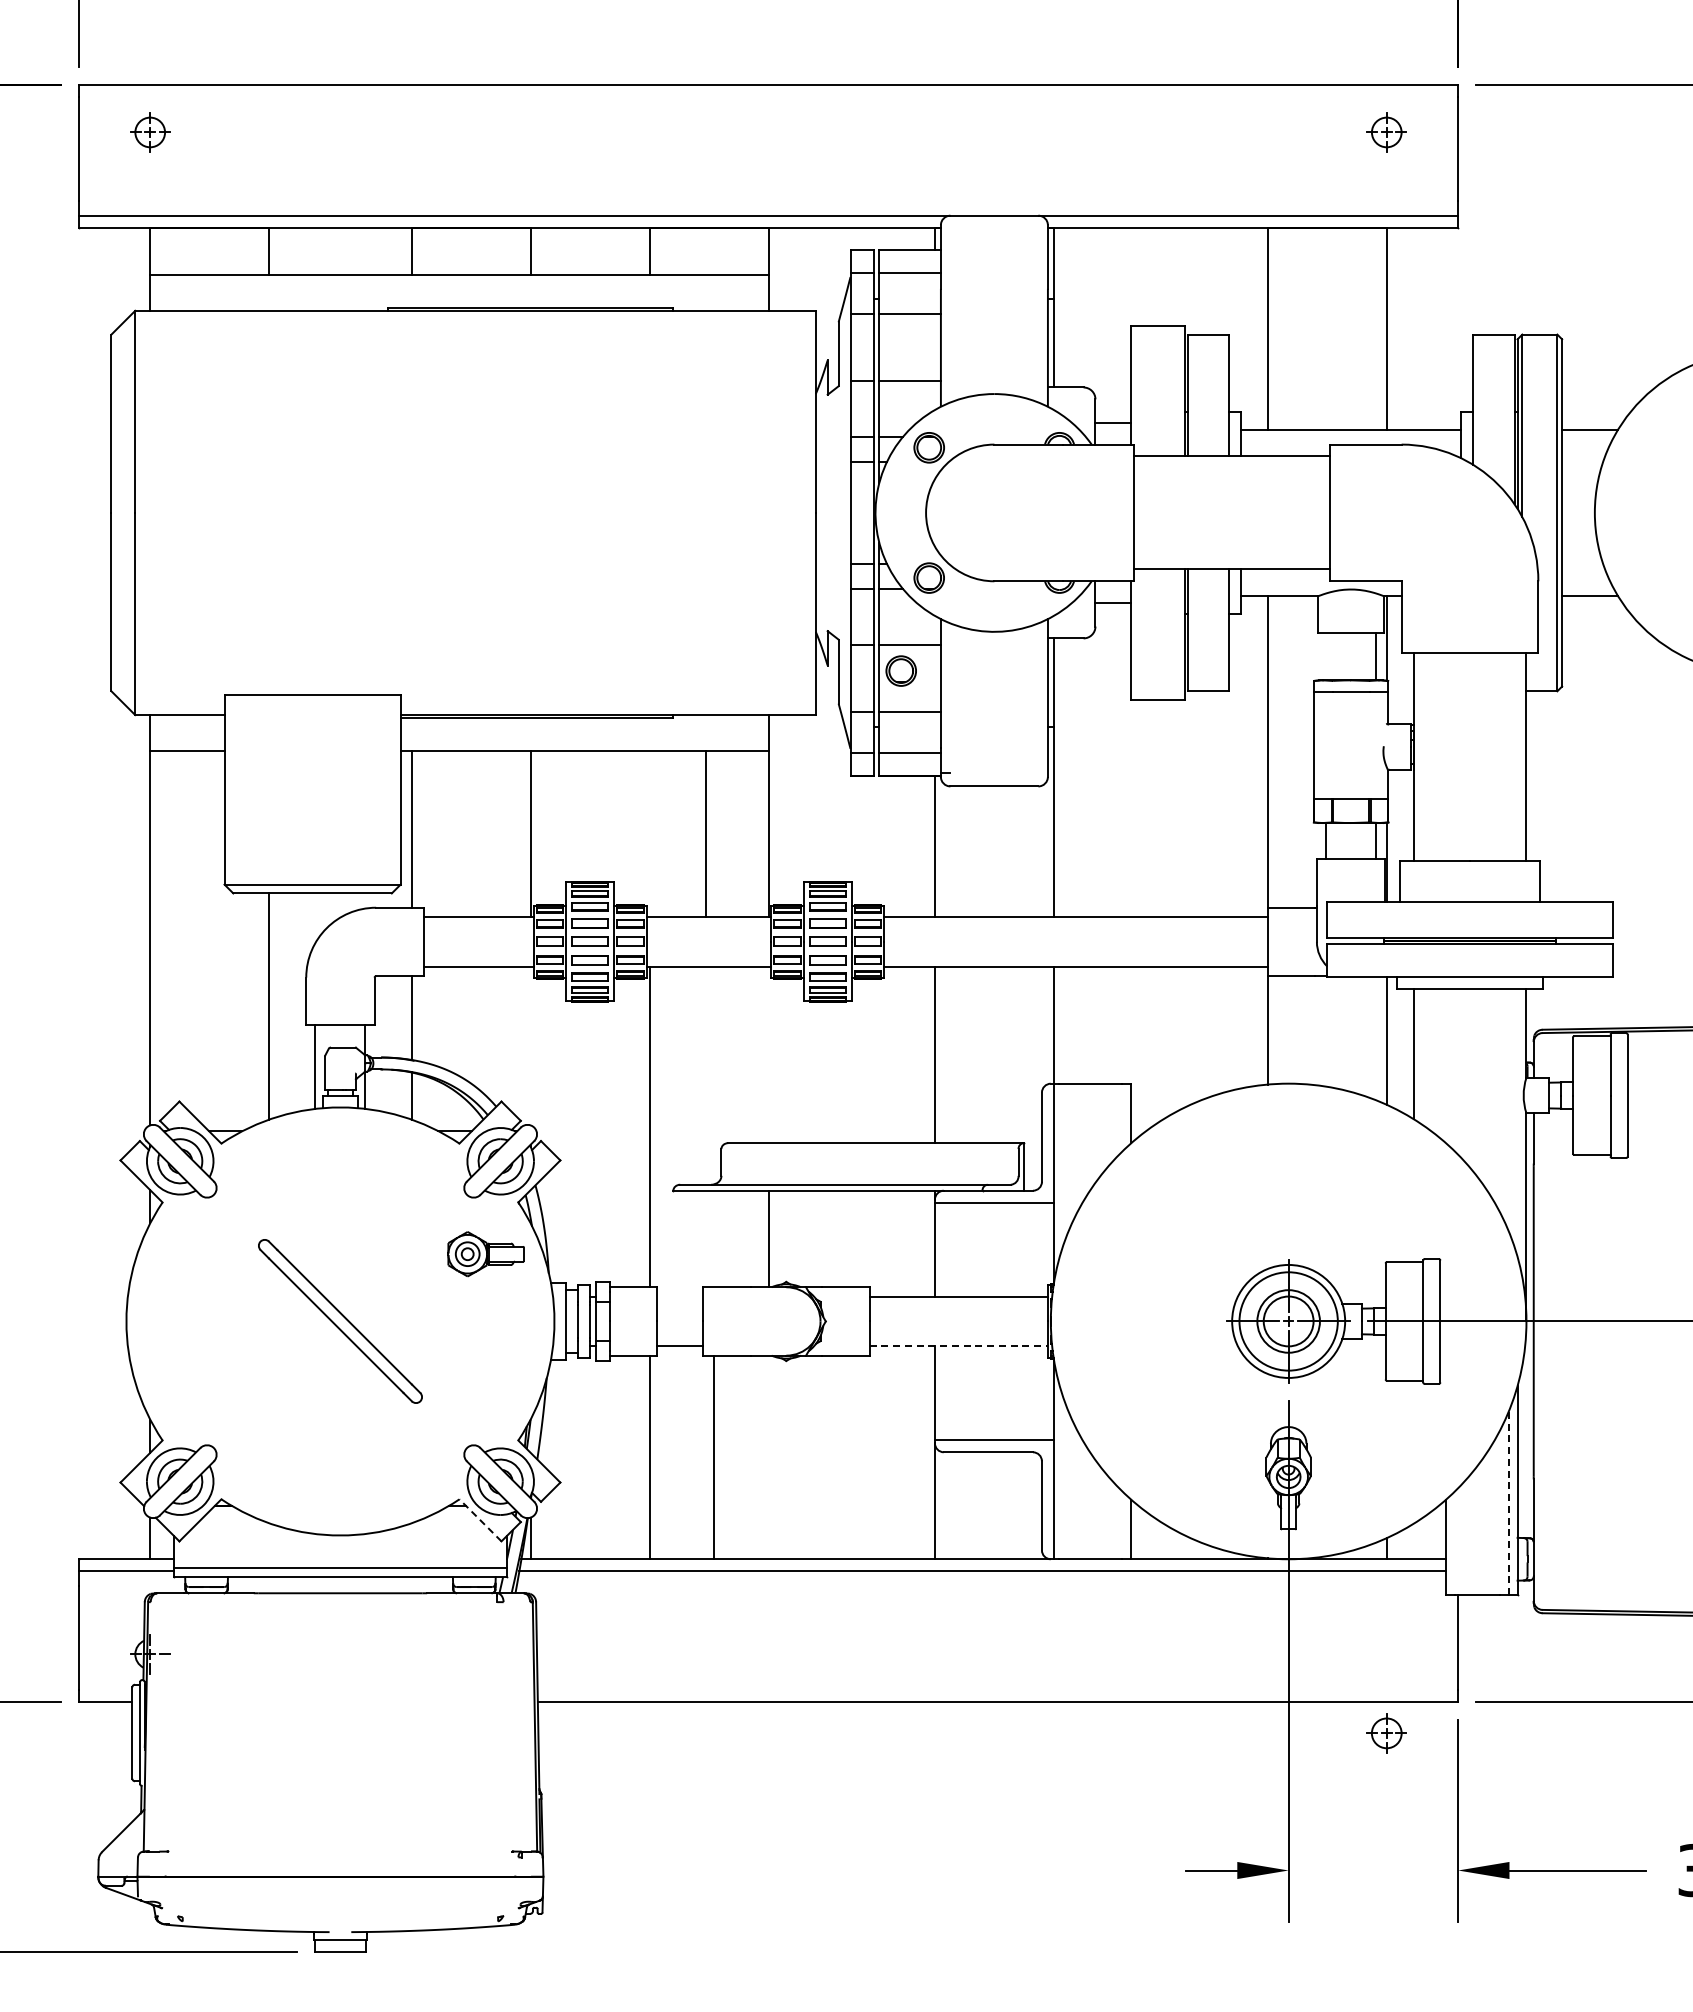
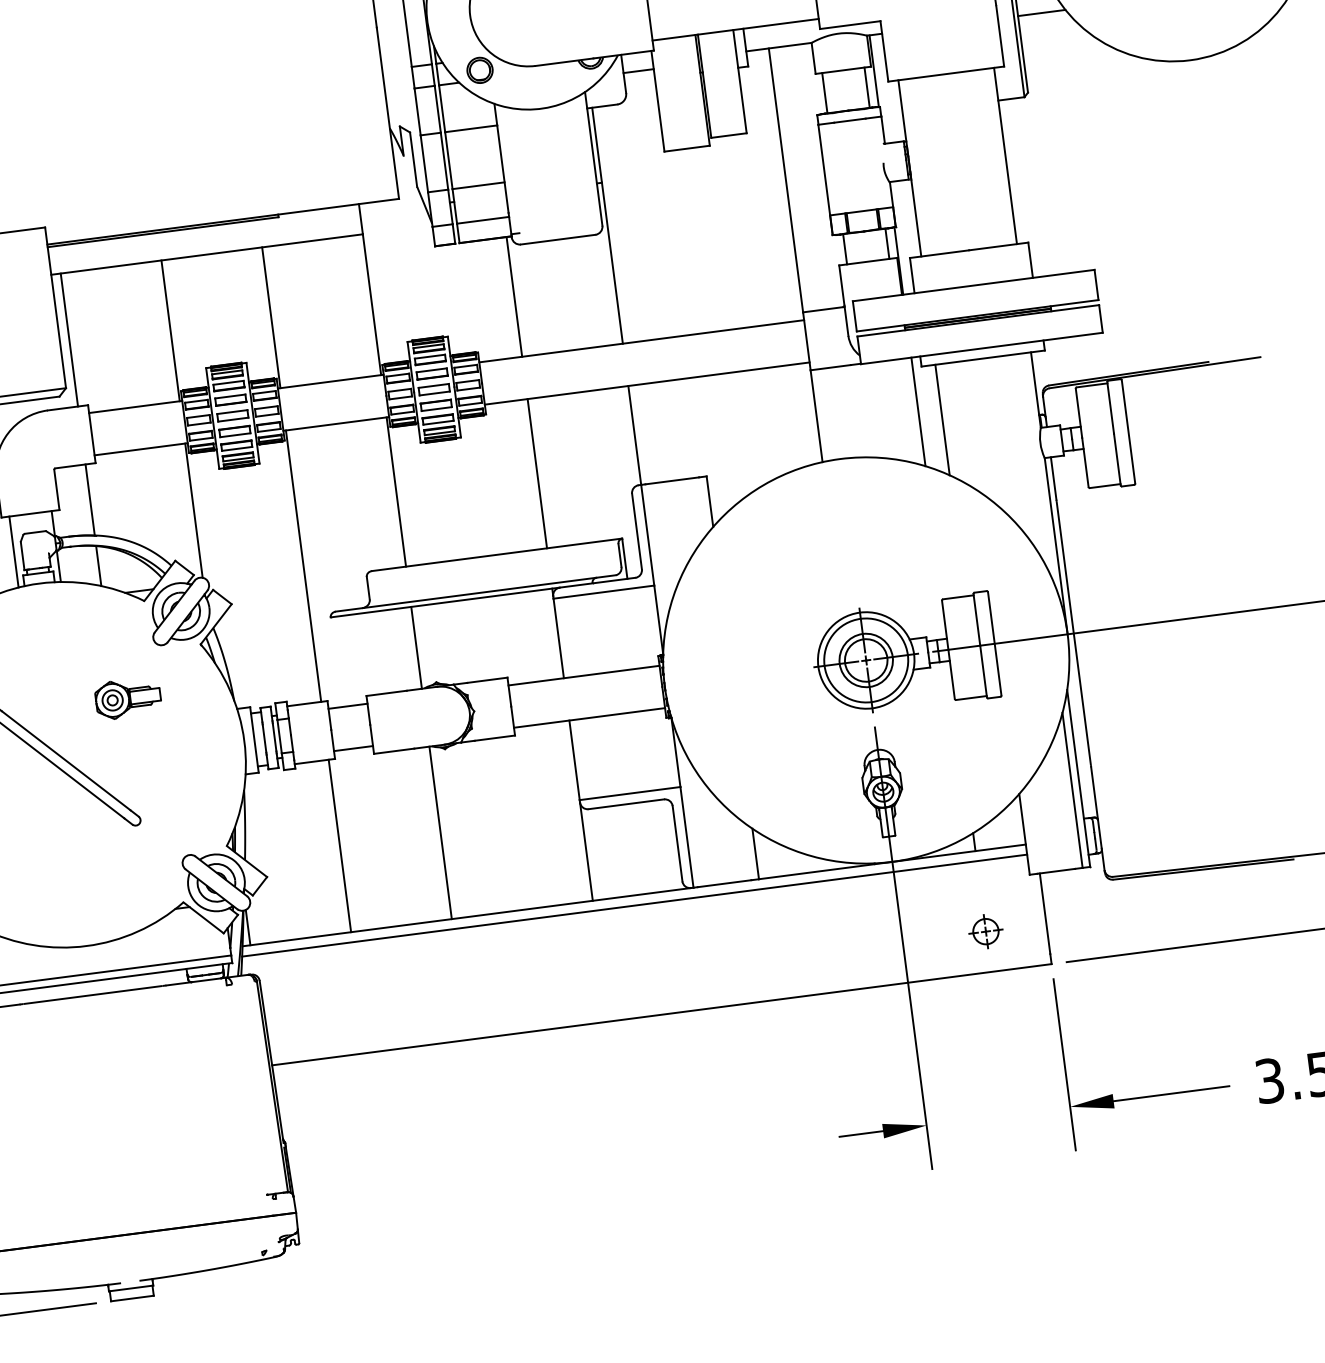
line: (1326, 656) -> (825, 93), added
part: (900, 670) -> (465, 151), removed
line: (705, 833) -> (271, 317), moved
line: (530, 1045) -> (193, 510), added
line: (768, 1054) -> (396, 491), added
part: (485, 1254) -> (127, 698), moved
line: (680, 1296) -> (348, 706), added
line: (959, 1346) -> (590, 717), dashed -> solid
line: (713, 1457) -> (440, 832), moved
line: (1508, 1503) -> (1072, 790), dashed -> solid
line: (480, 1520) -> (203, 917), dashed -> solid
part: (1386, 1733) -> (985, 931), moved

